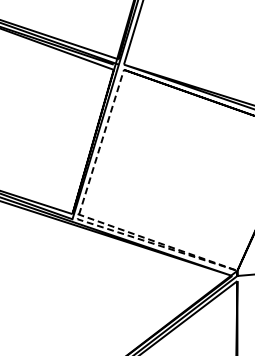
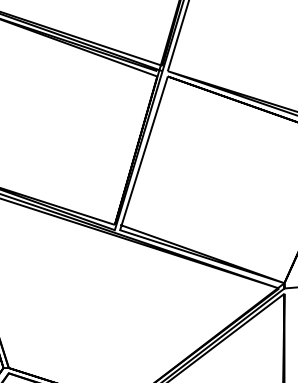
line: (163, 246) -> (208, 258), dashed -> solid

